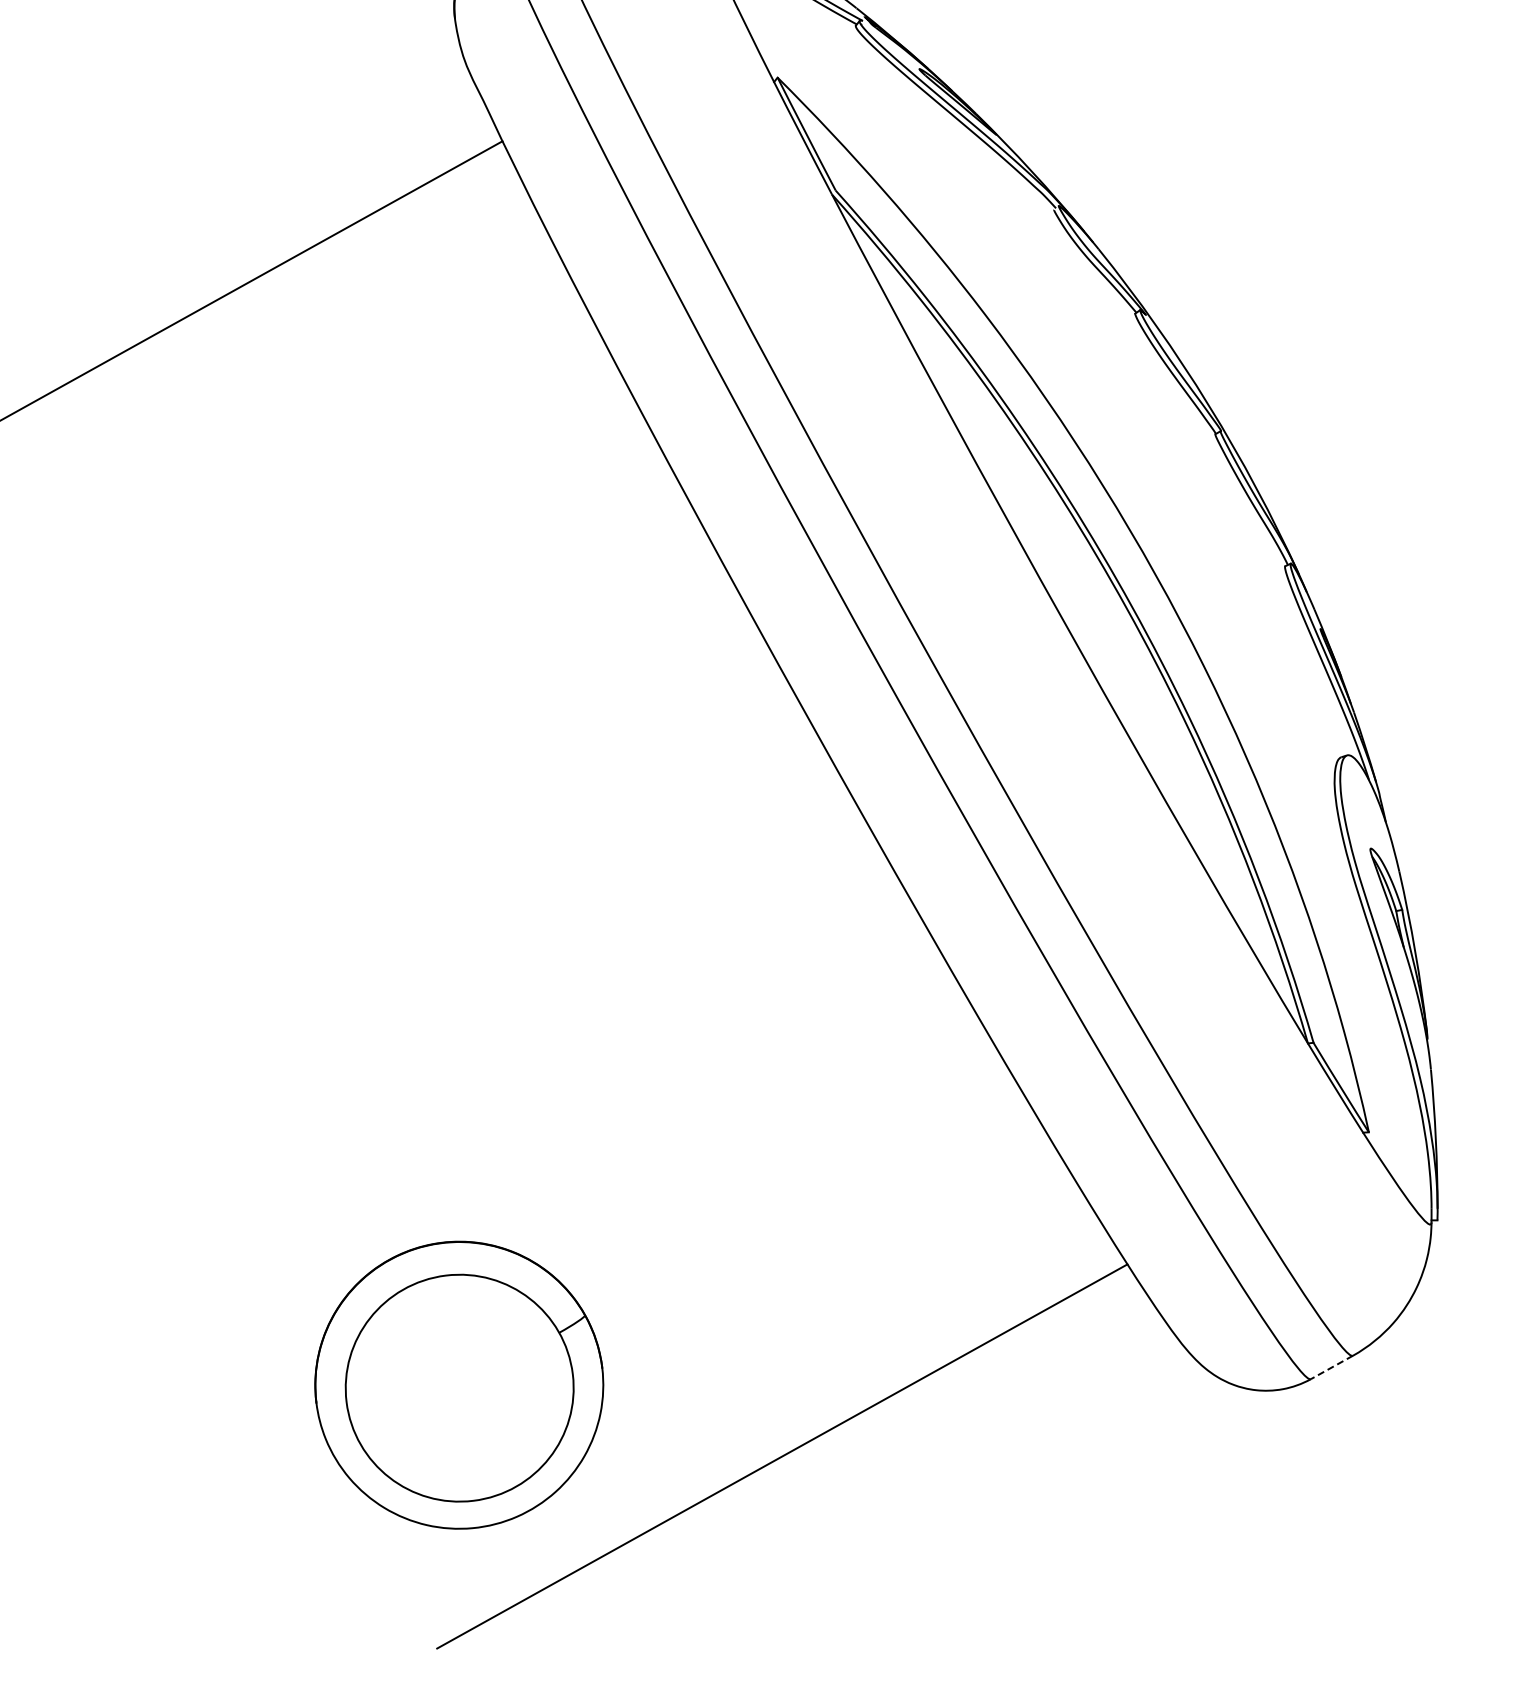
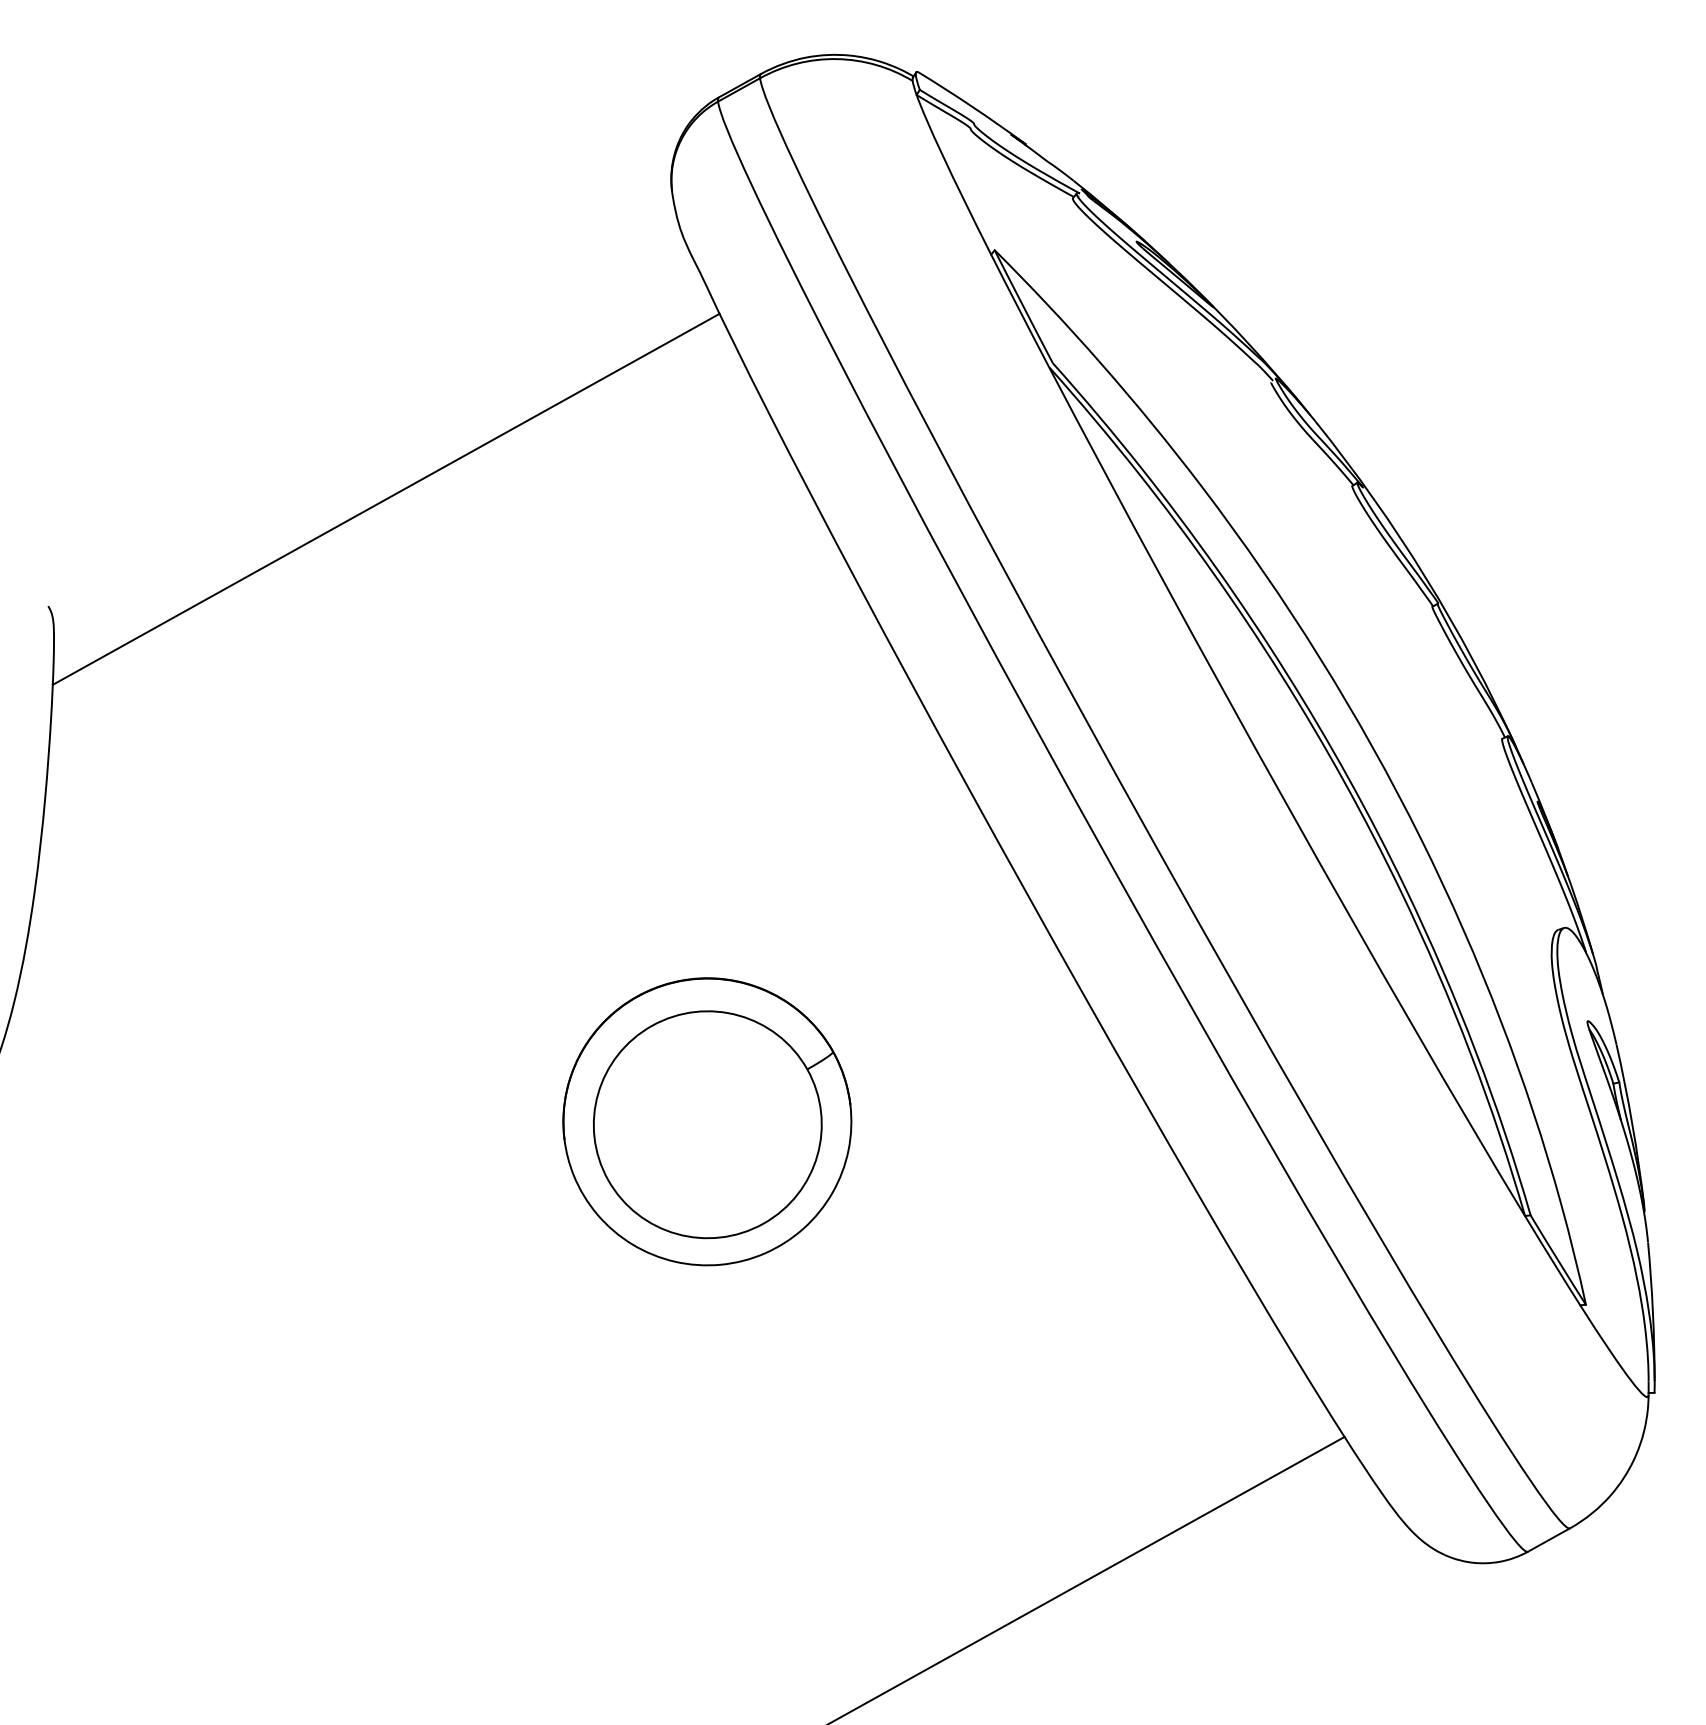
line: (1331, 1367) -> (1548, 1540), dashed -> solid
part: (459, 1384) -> (707, 1121), moved

